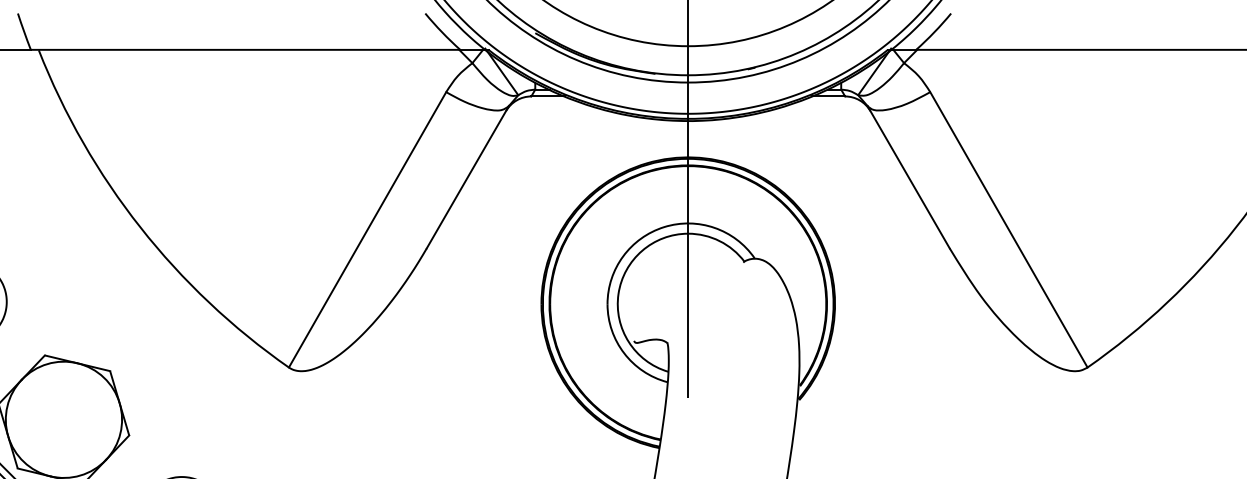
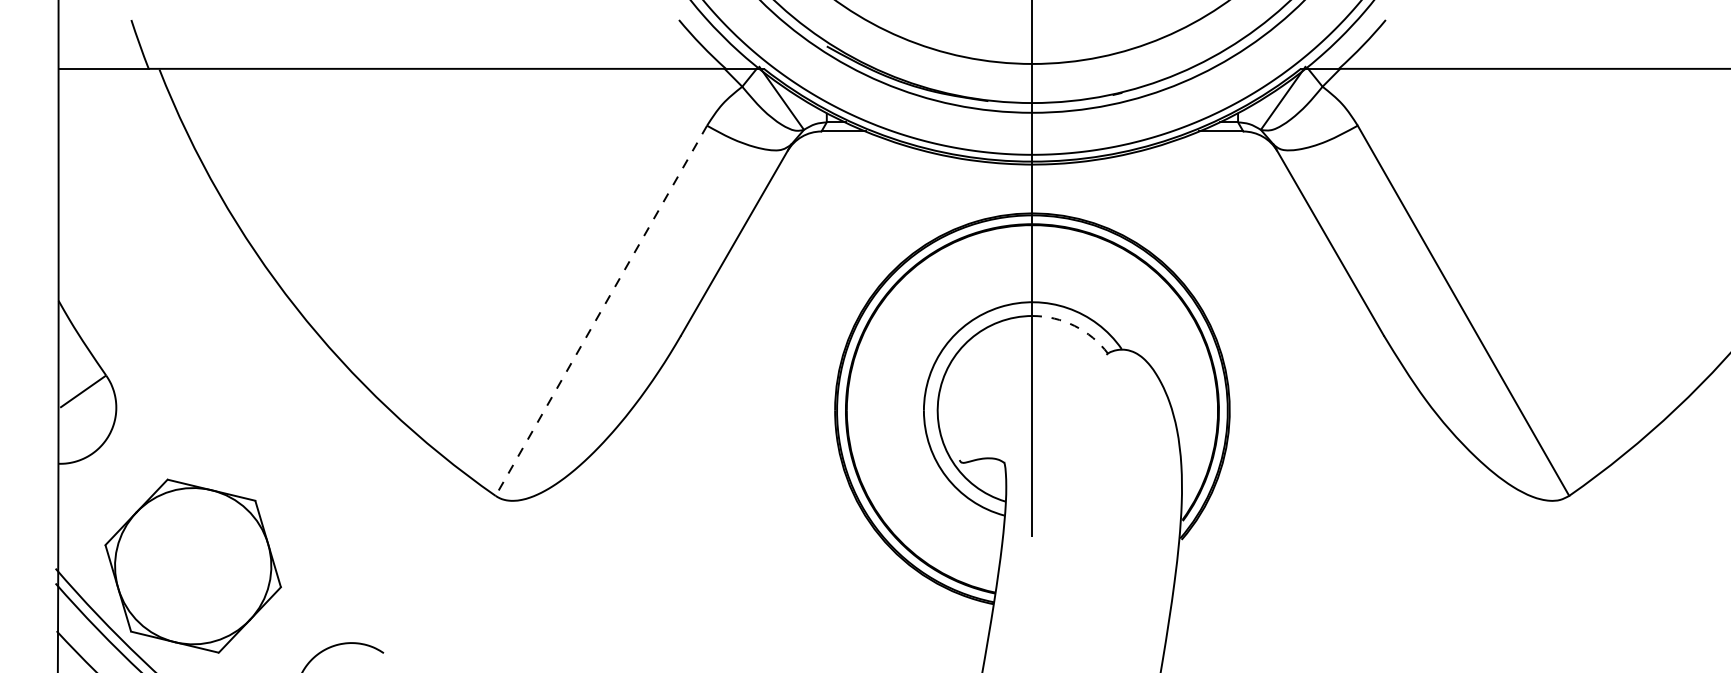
line: (367, 230) -> (601, 311), solid -> dashed
arc: (719, 240) -> (1074, 325), solid -> dashed

